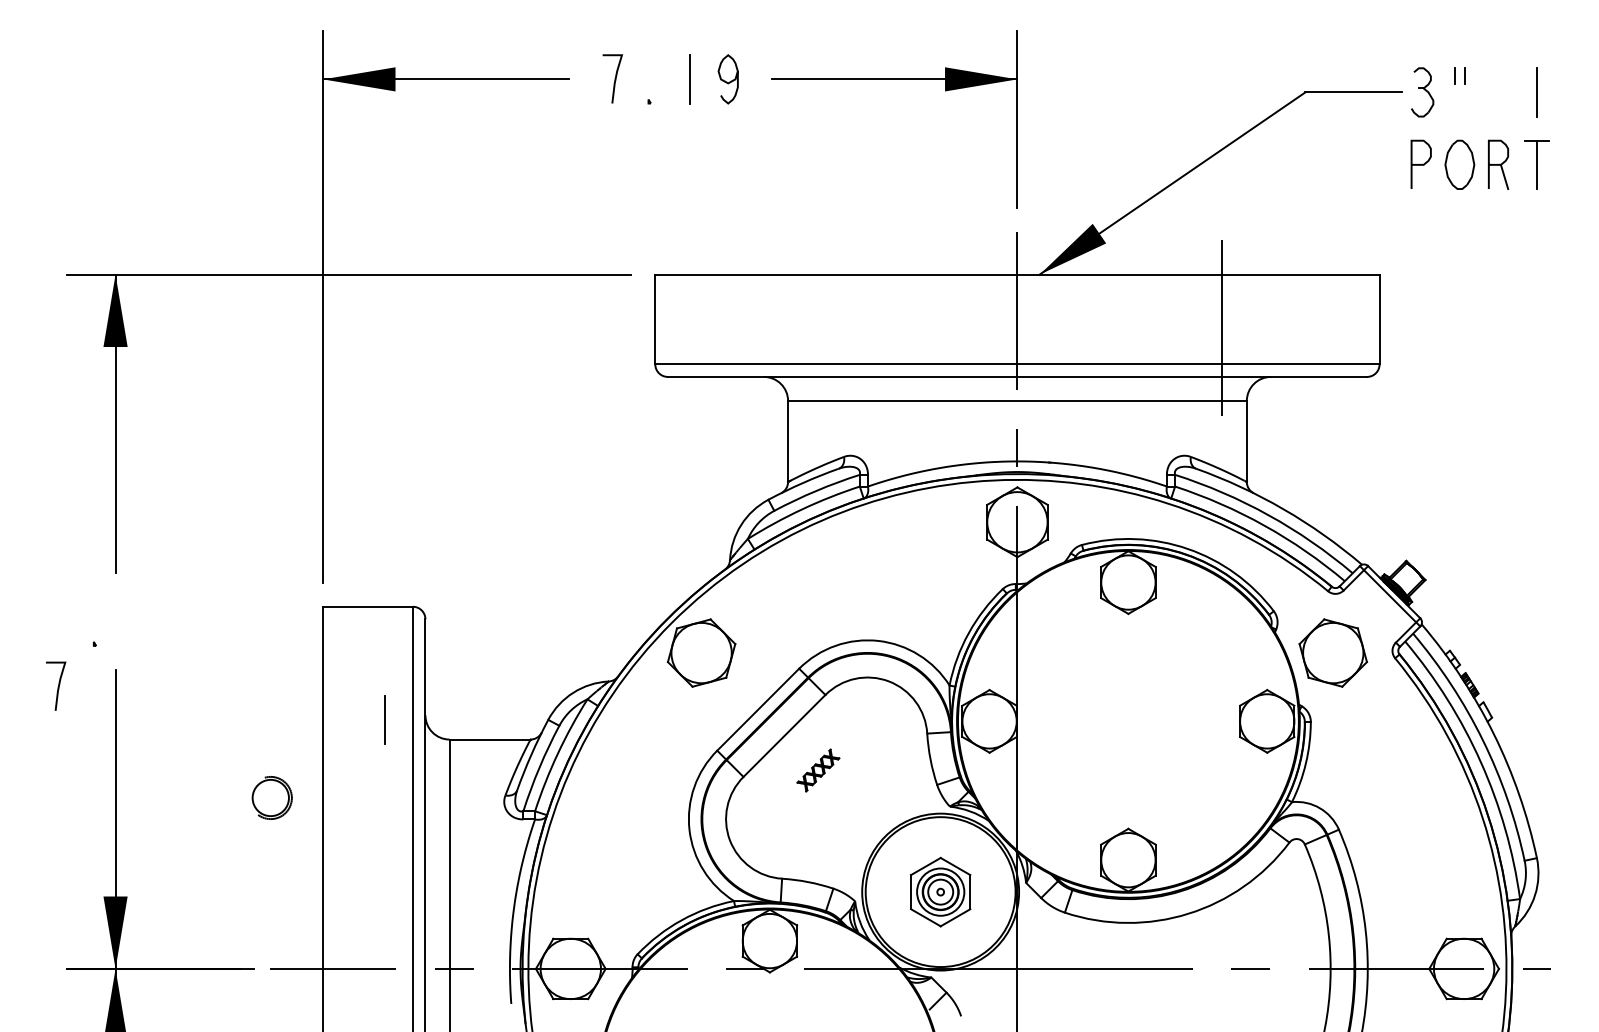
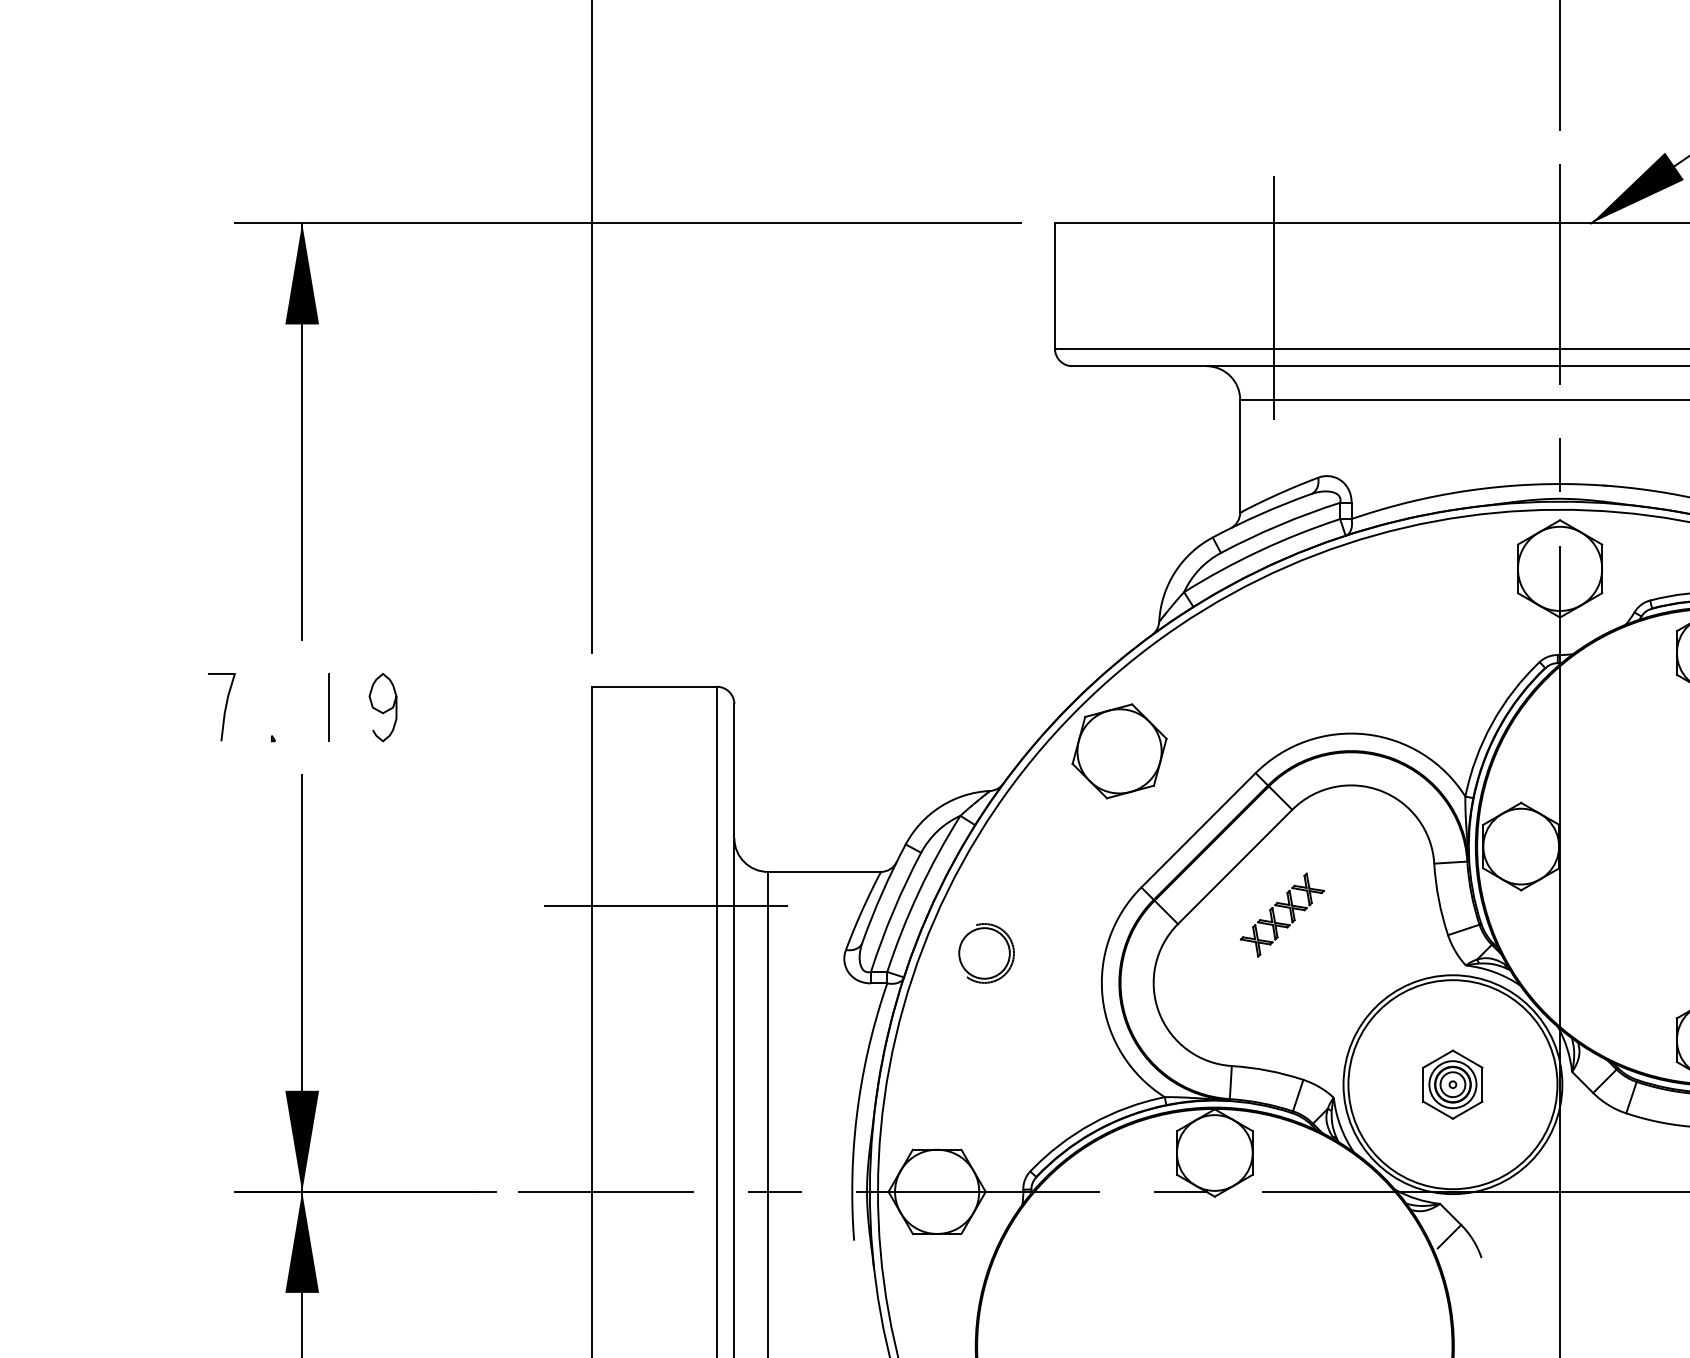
line: (812, 325) -> (1274, 294), added
curve: (171, 623) -> (380, 710), added
curve: (58, 685) -> (225, 705), moved
line: (384, 719) -> (328, 707), moved
line: (374, 764) -> (663, 906), added
part: (818, 770) -> (1282, 915), size x1.43
part: (271, 797) -> (985, 952), moved
part: (940, 891) -> (1452, 1083), size x0.71

